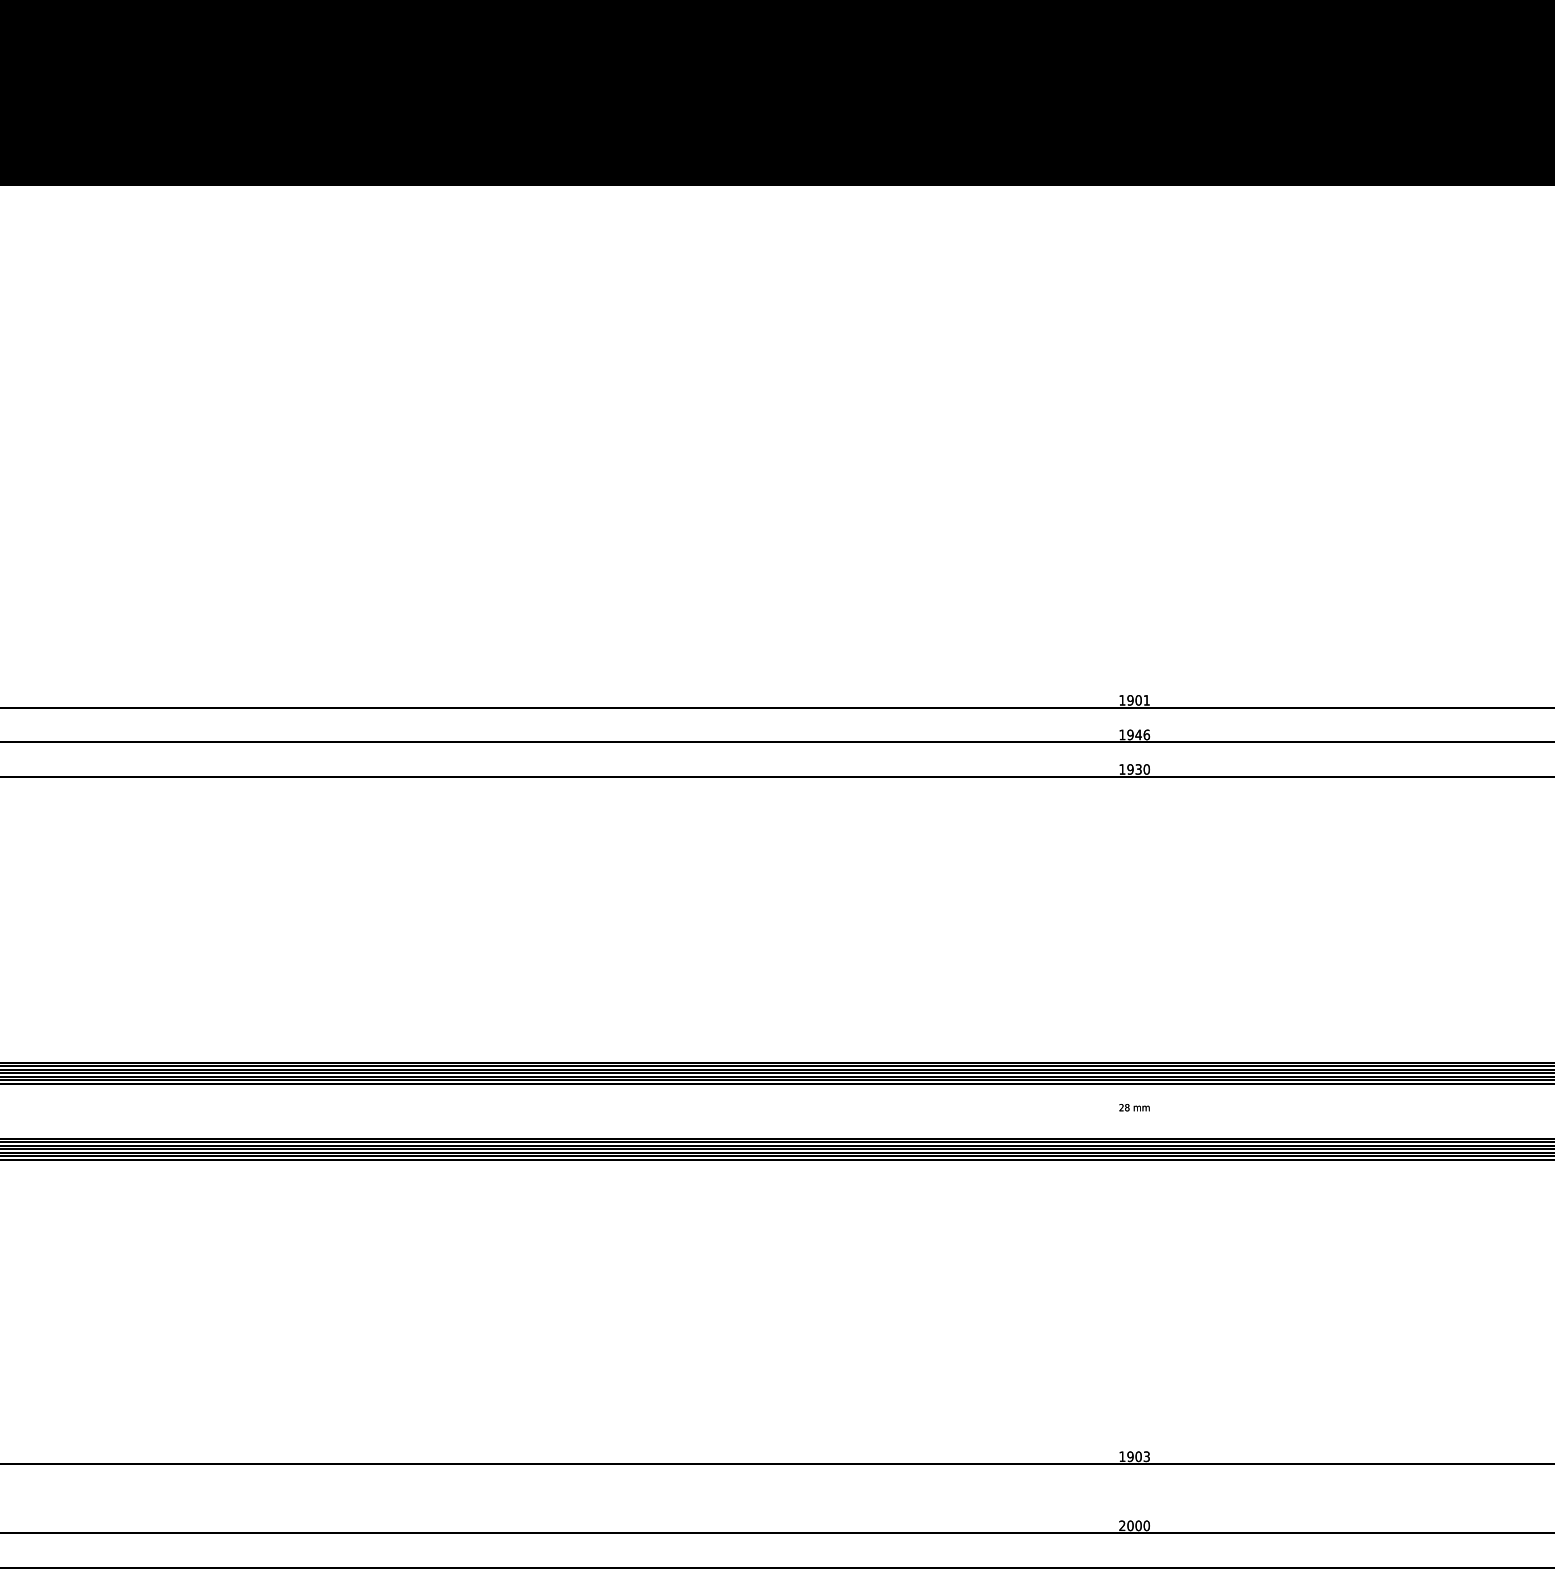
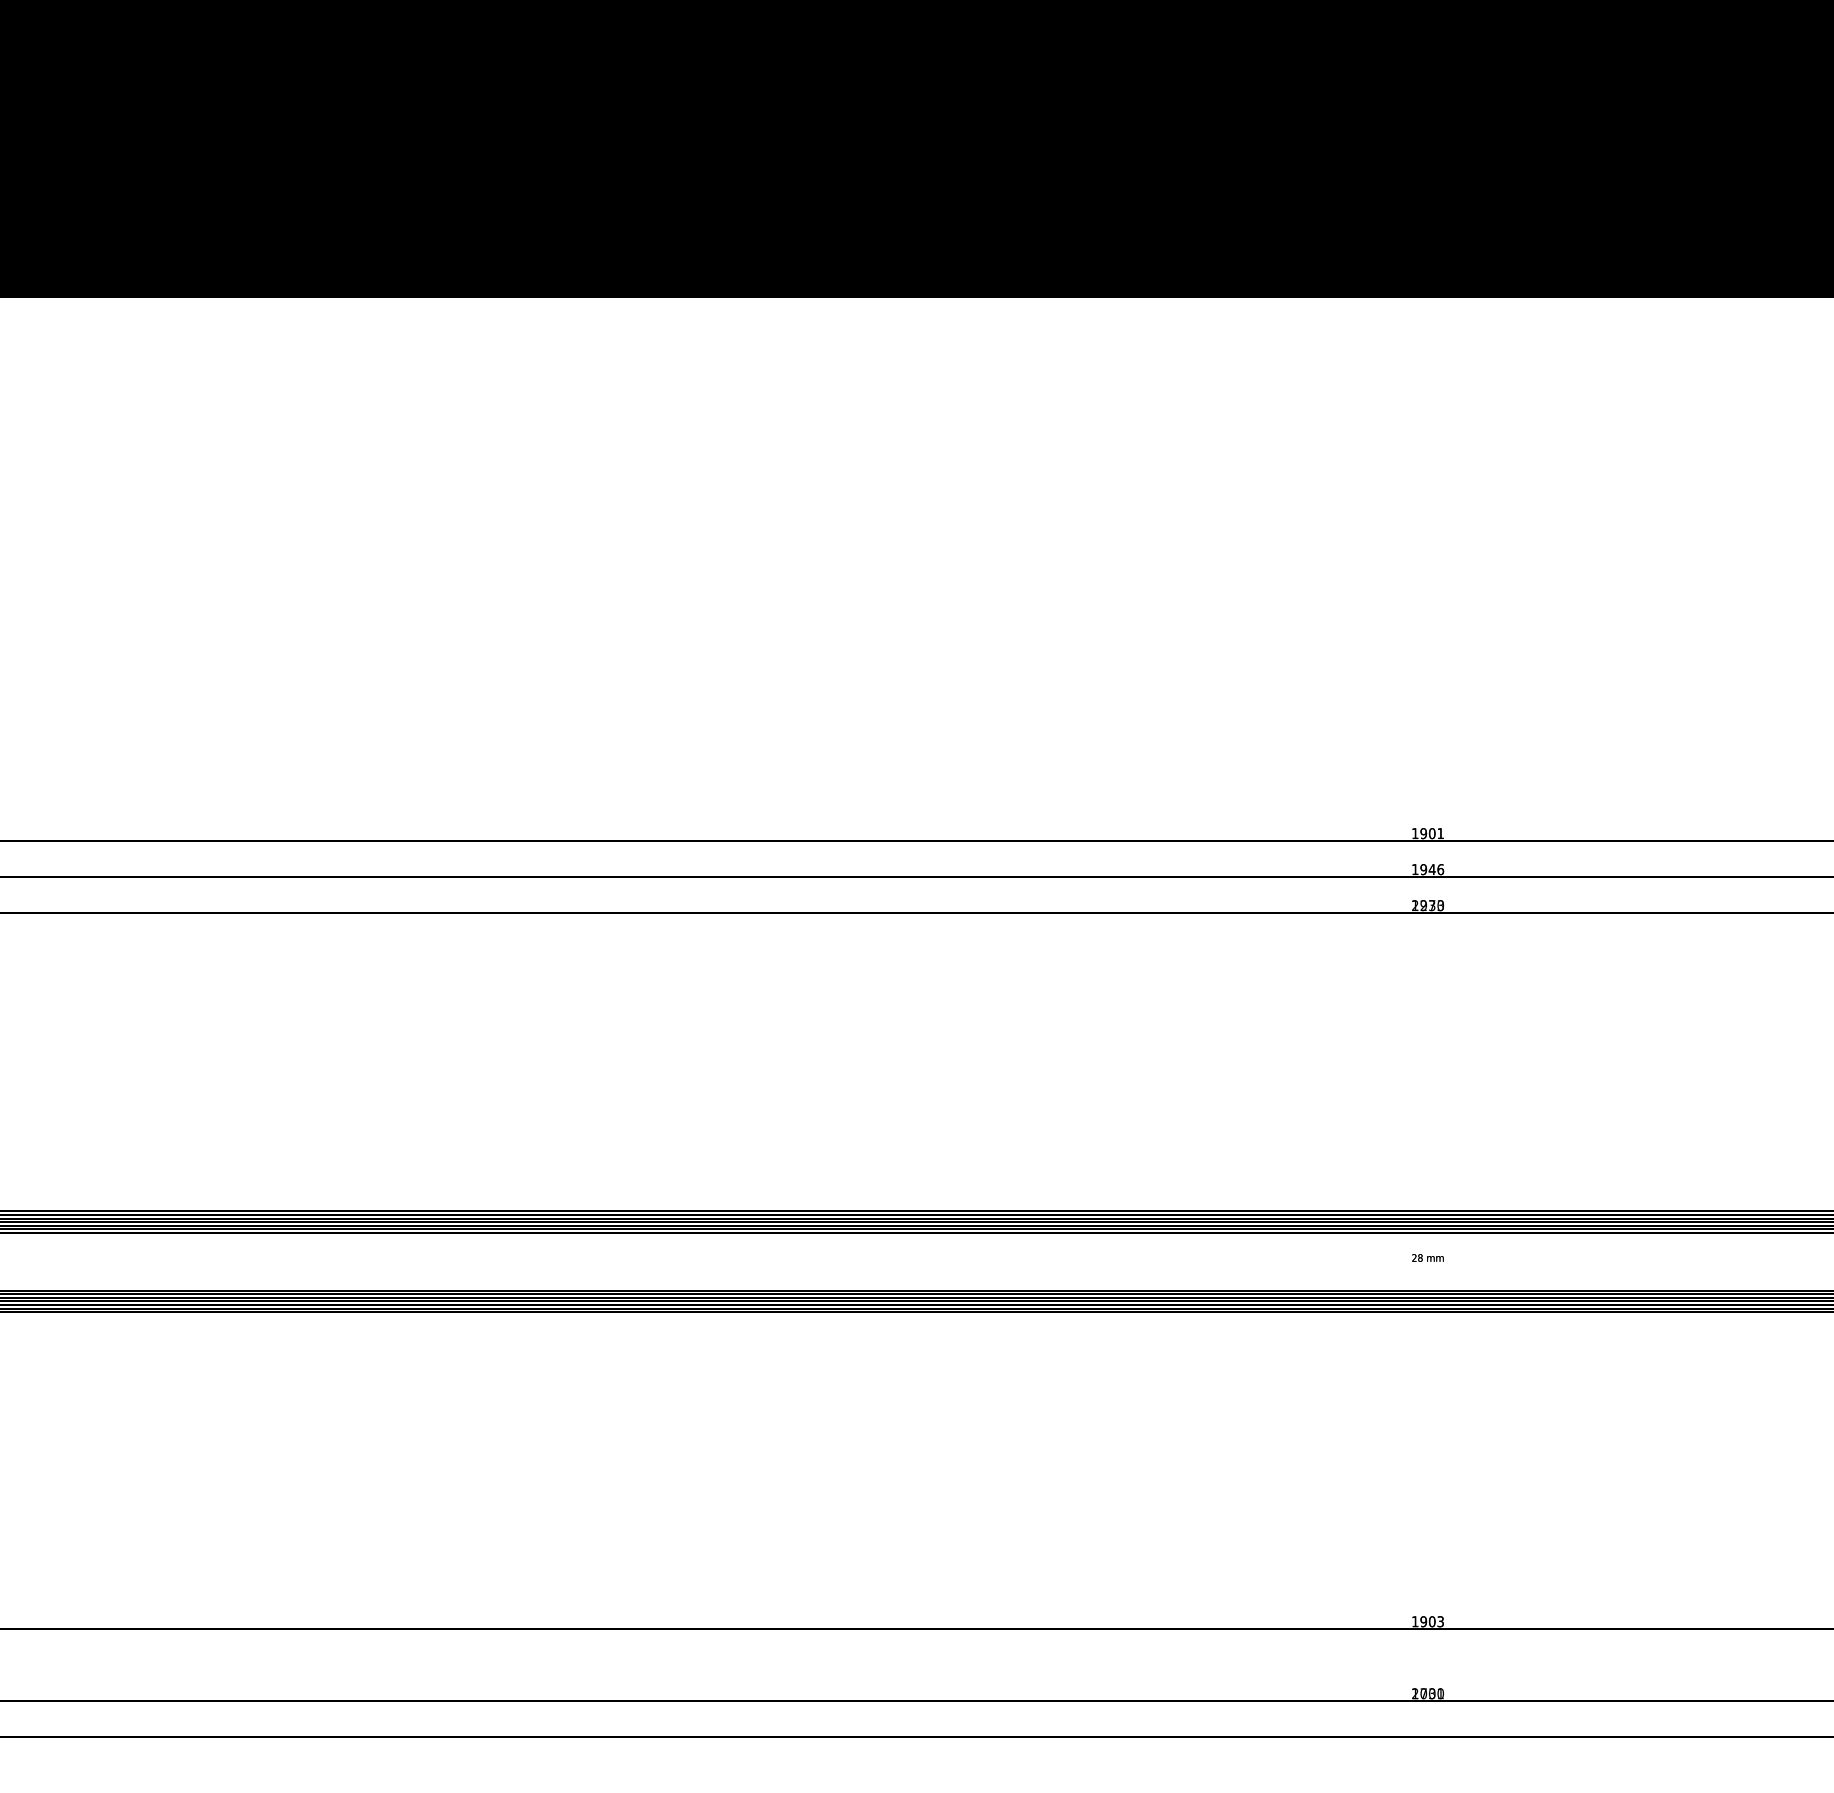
text: (1134, 769) -> (1427, 905), 1930 -> 2273
text: (1134, 1525) -> (1427, 1693), 2000 -> 1731

